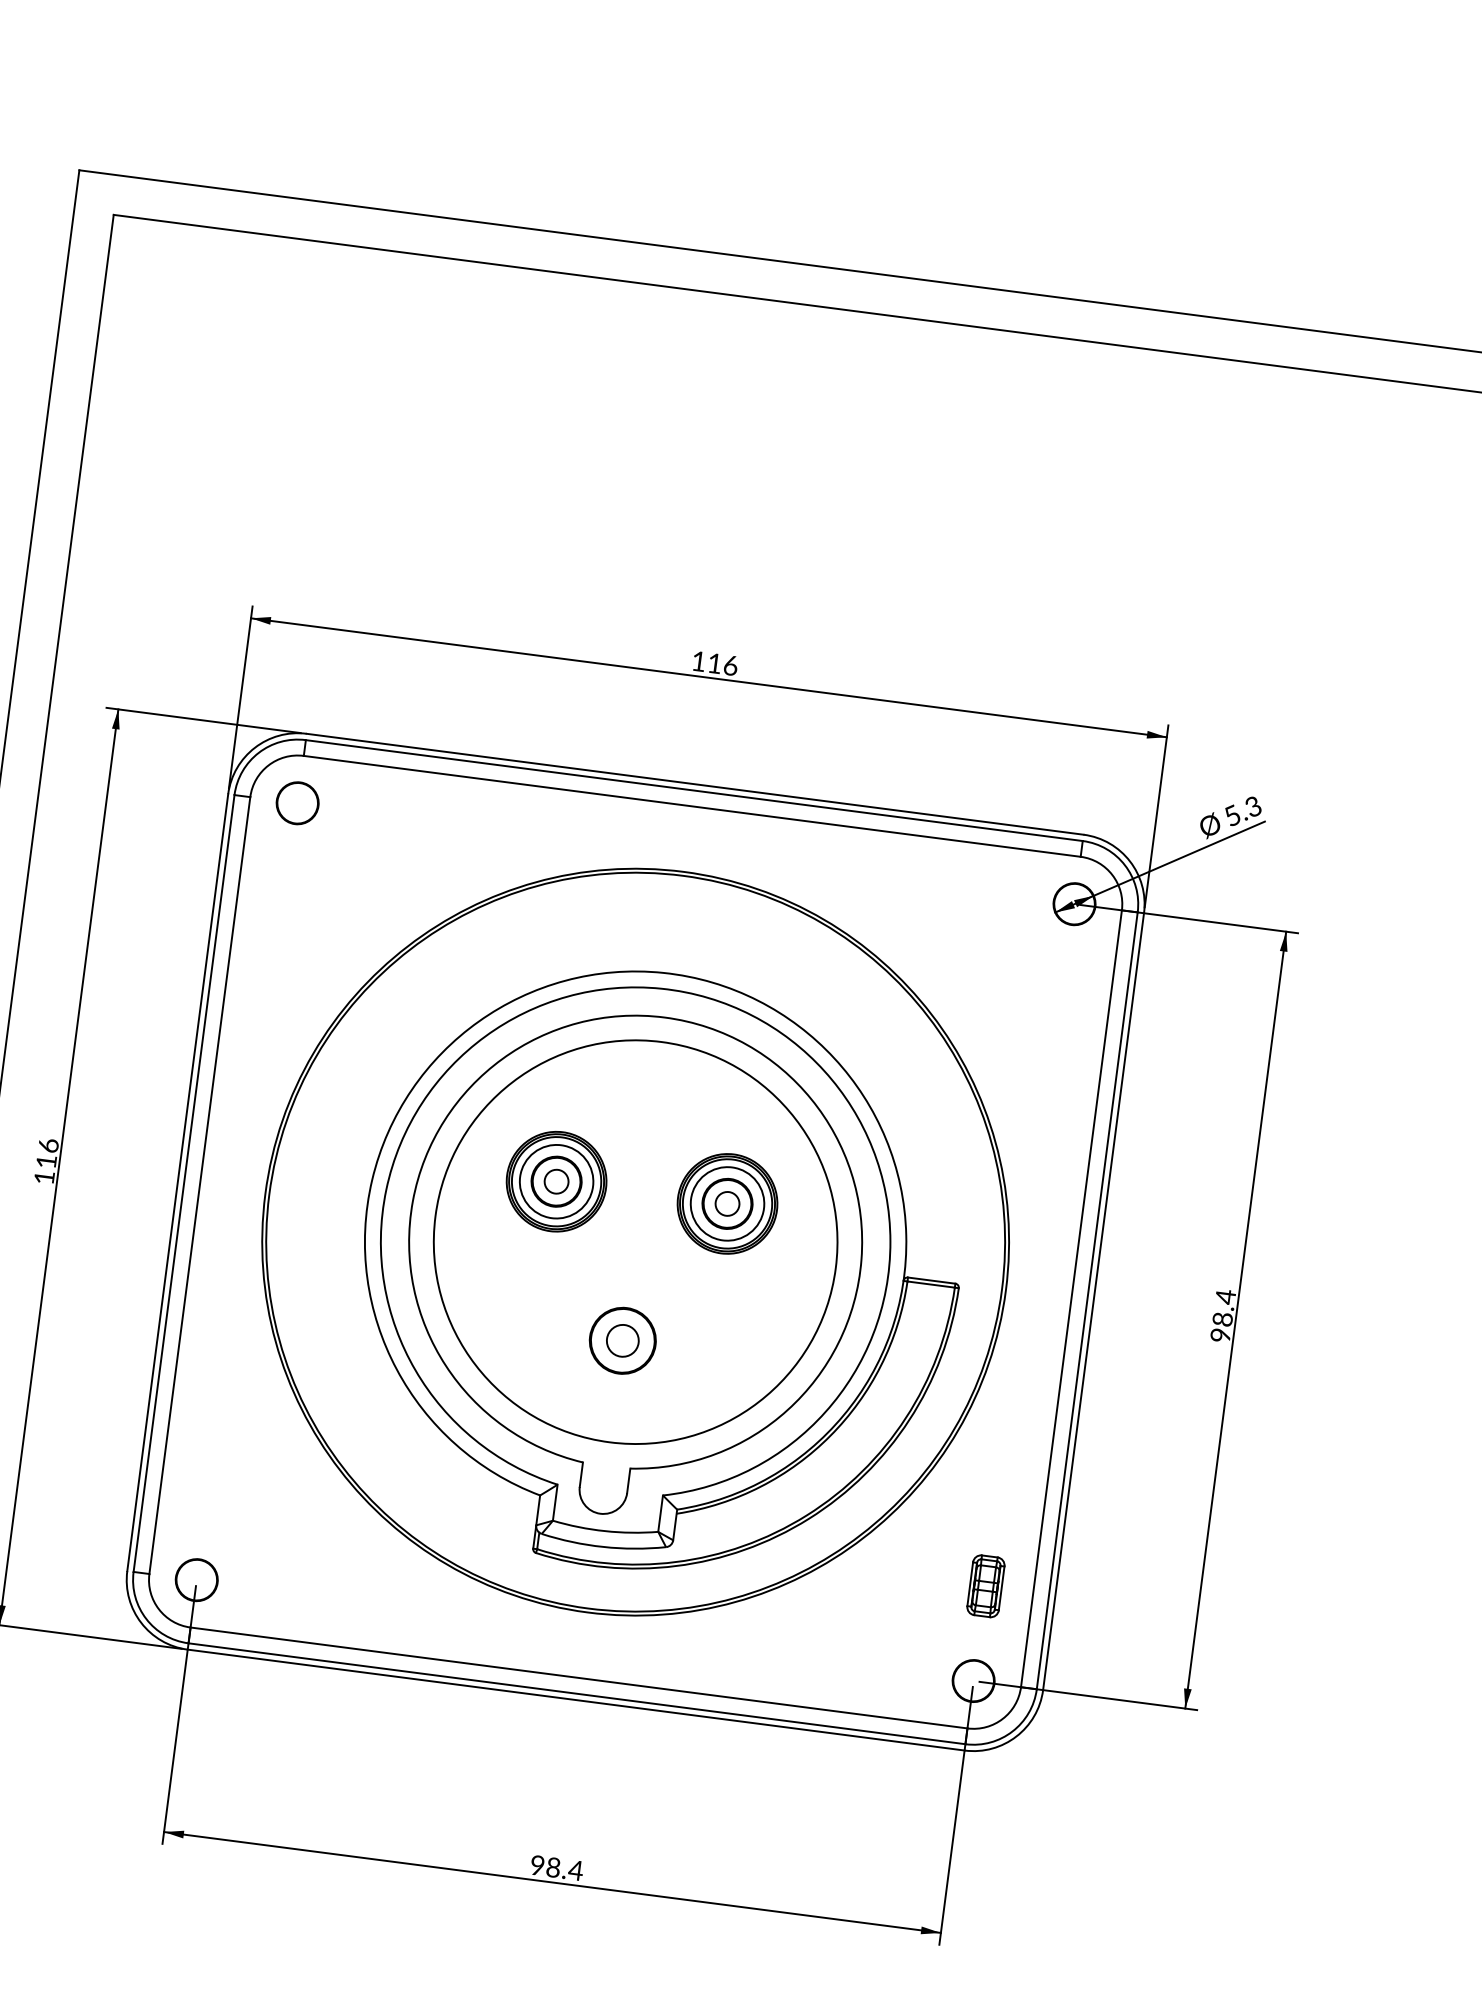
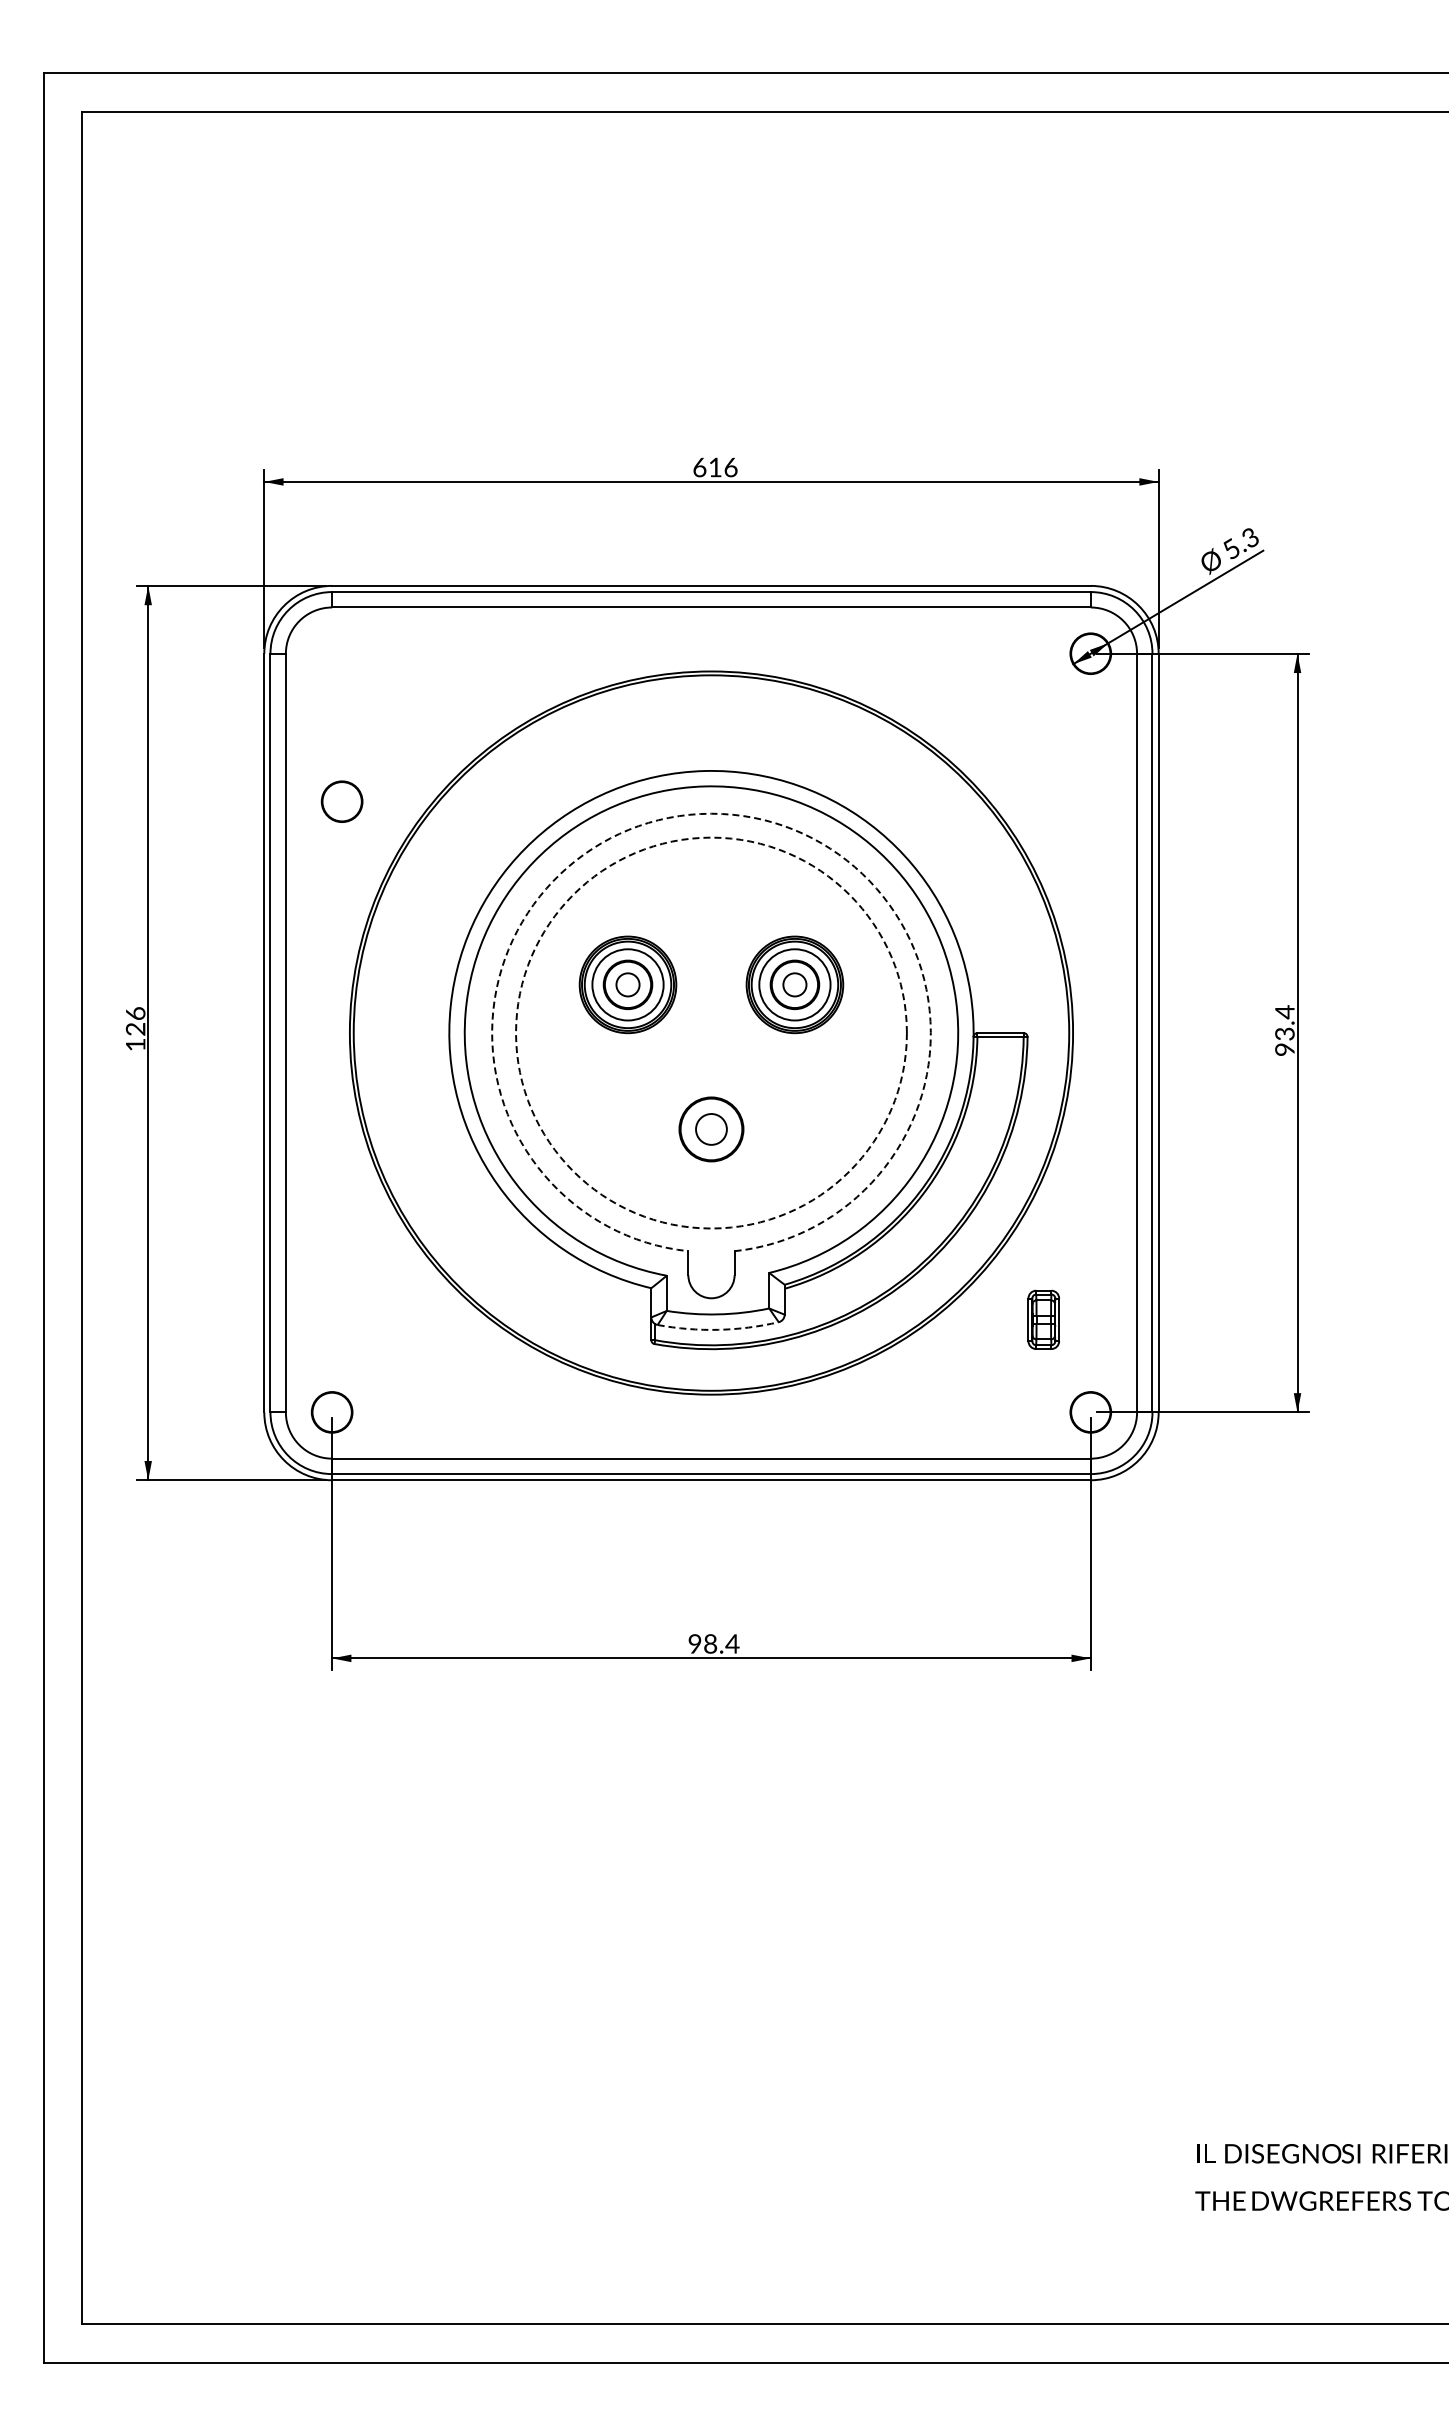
text: (698, 661) -> (699, 467), 116 -> 616
part: (297, 802) -> (341, 801), moved
arc: (664, 1017) -> (711, 813), solid -> dashed
text: (46, 1161) -> (135, 1029), 116 -> 126
circle: (635, 1241) -> (711, 1032), solid -> dashed
text: (1223, 1318) -> (1285, 1033), 98.4 -> 93.4
arc: (603, 1546) -> (718, 1329), solid -> dashed
part: (985, 1585) -> (1043, 1319), moved

